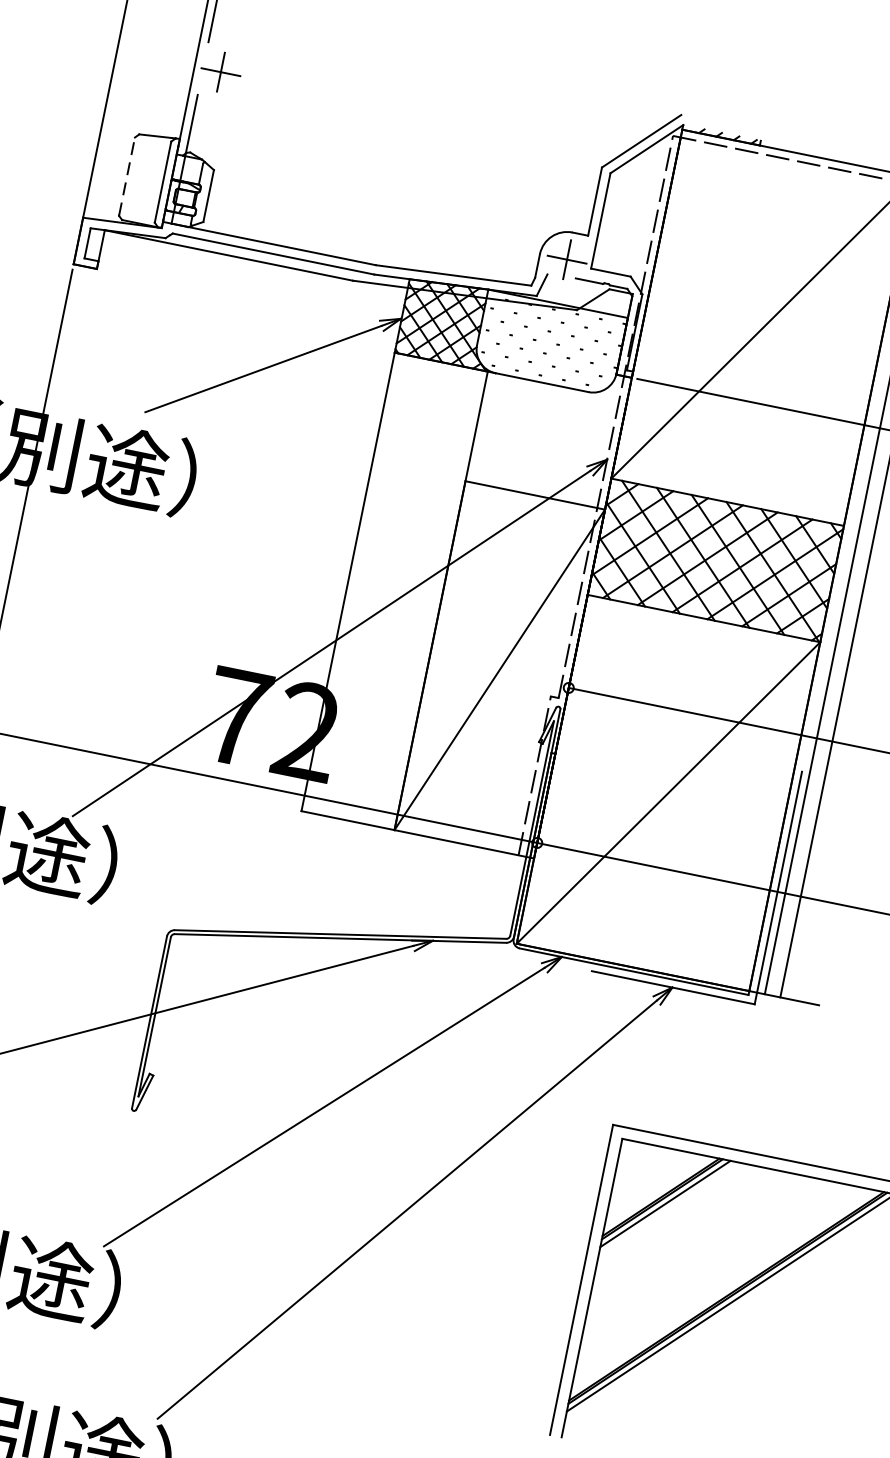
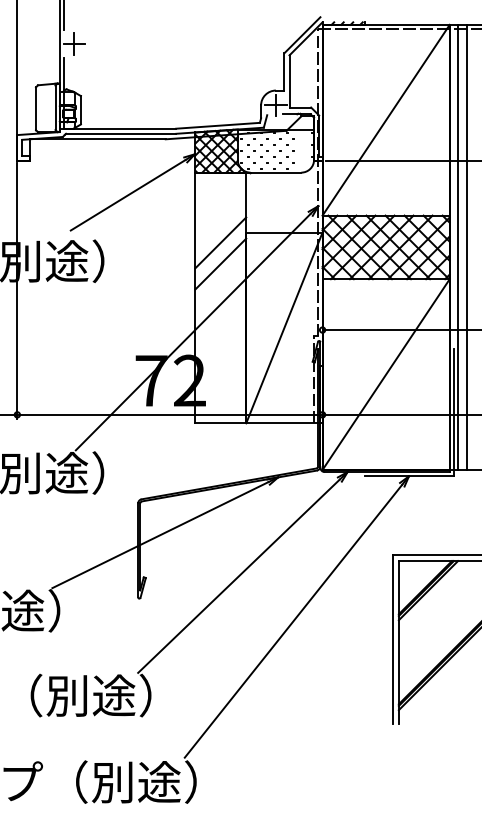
line: (128, 176) -> (36, 108), dashed -> solid
line: (414, 489) -> (220, 242), added
line: (406, 528) -> (220, 263), added

